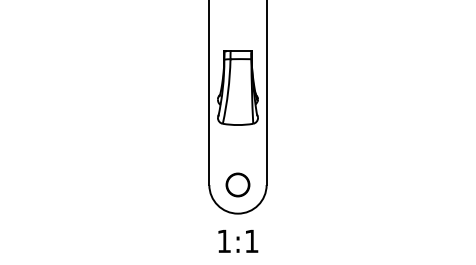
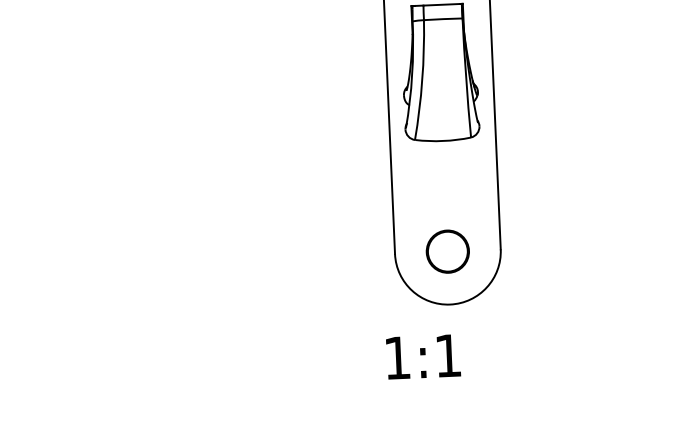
text: (238, 241) -> (423, 357), moved

